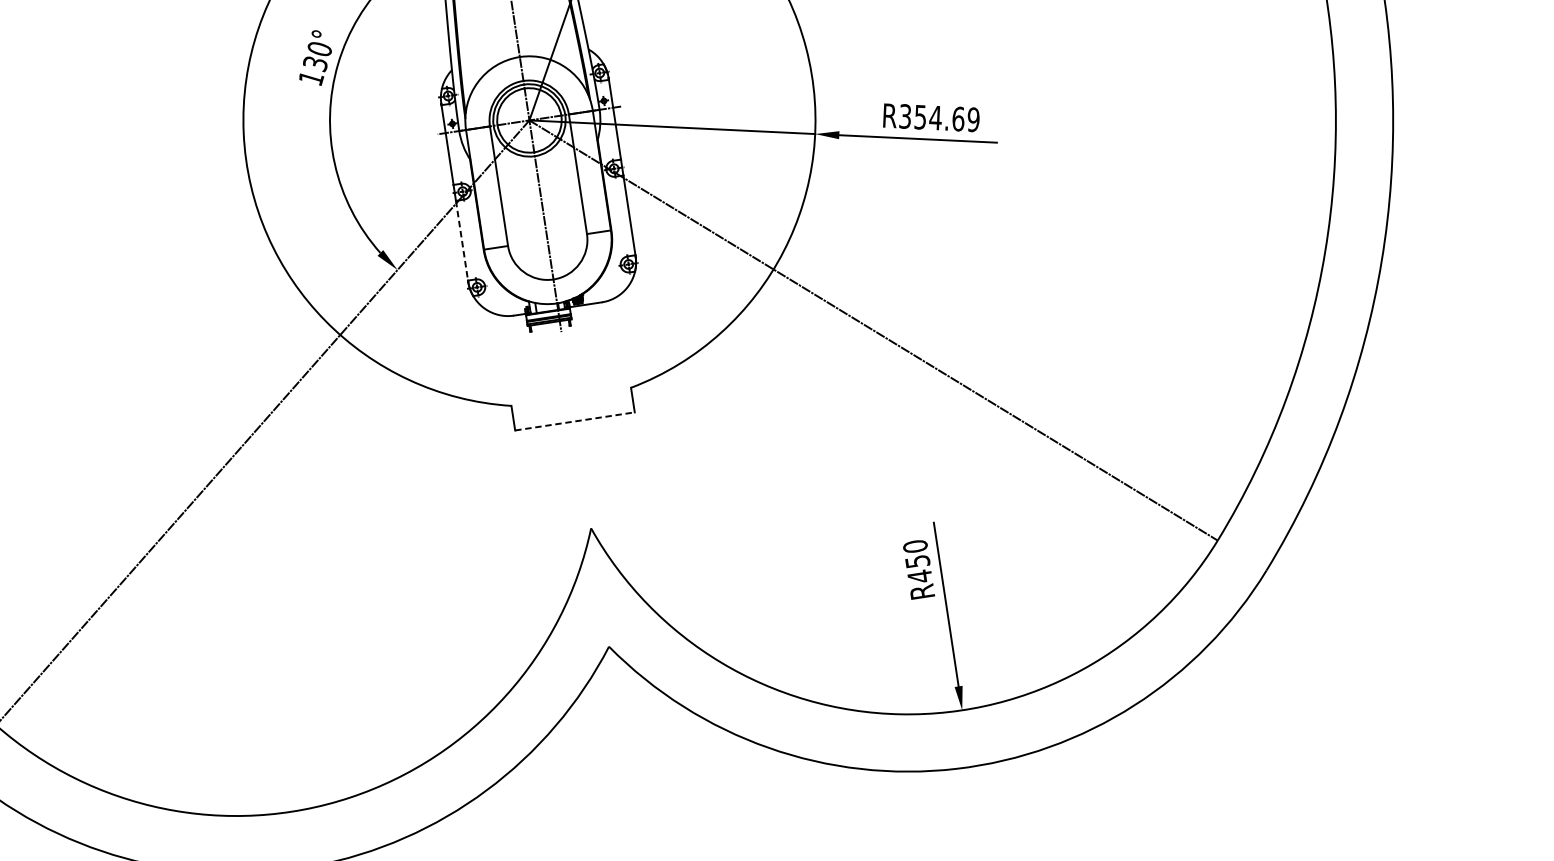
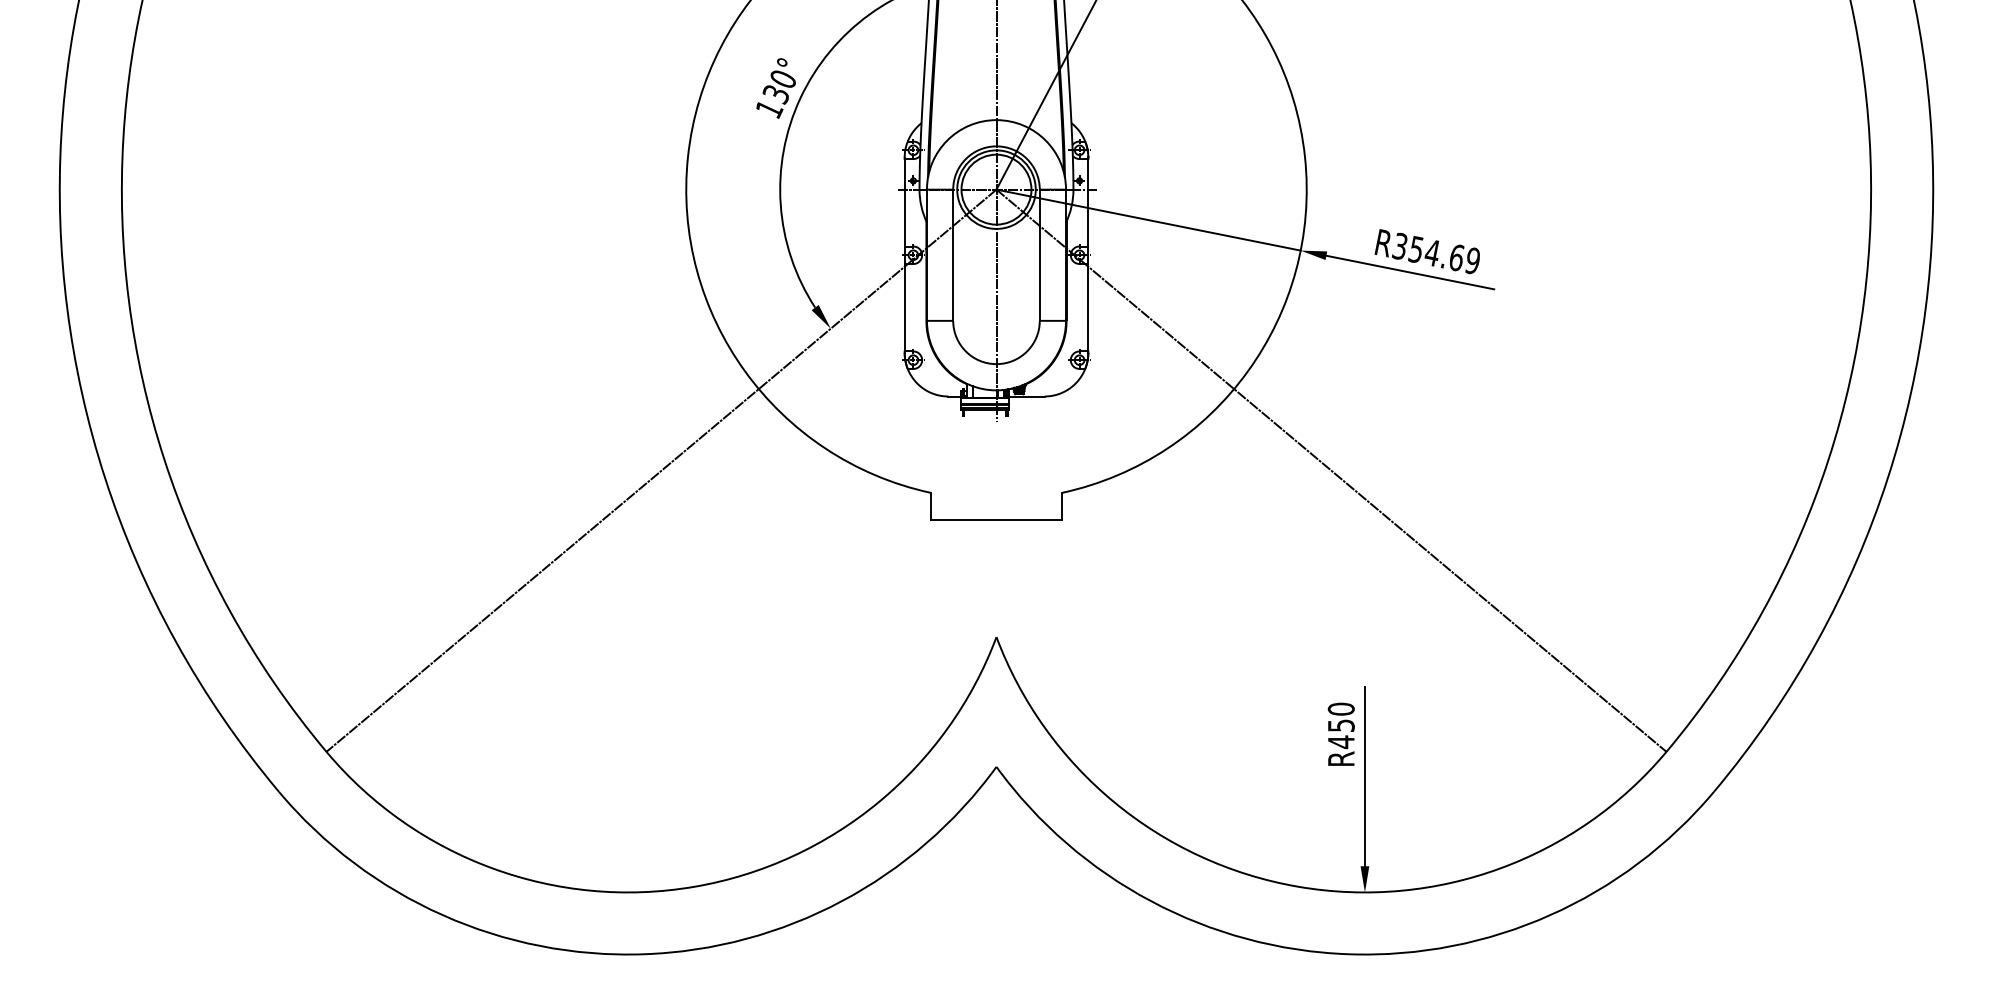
line: (461, 241) -> (904, 308), dashed -> solid
line: (574, 421) -> (996, 519), dashed -> solid

